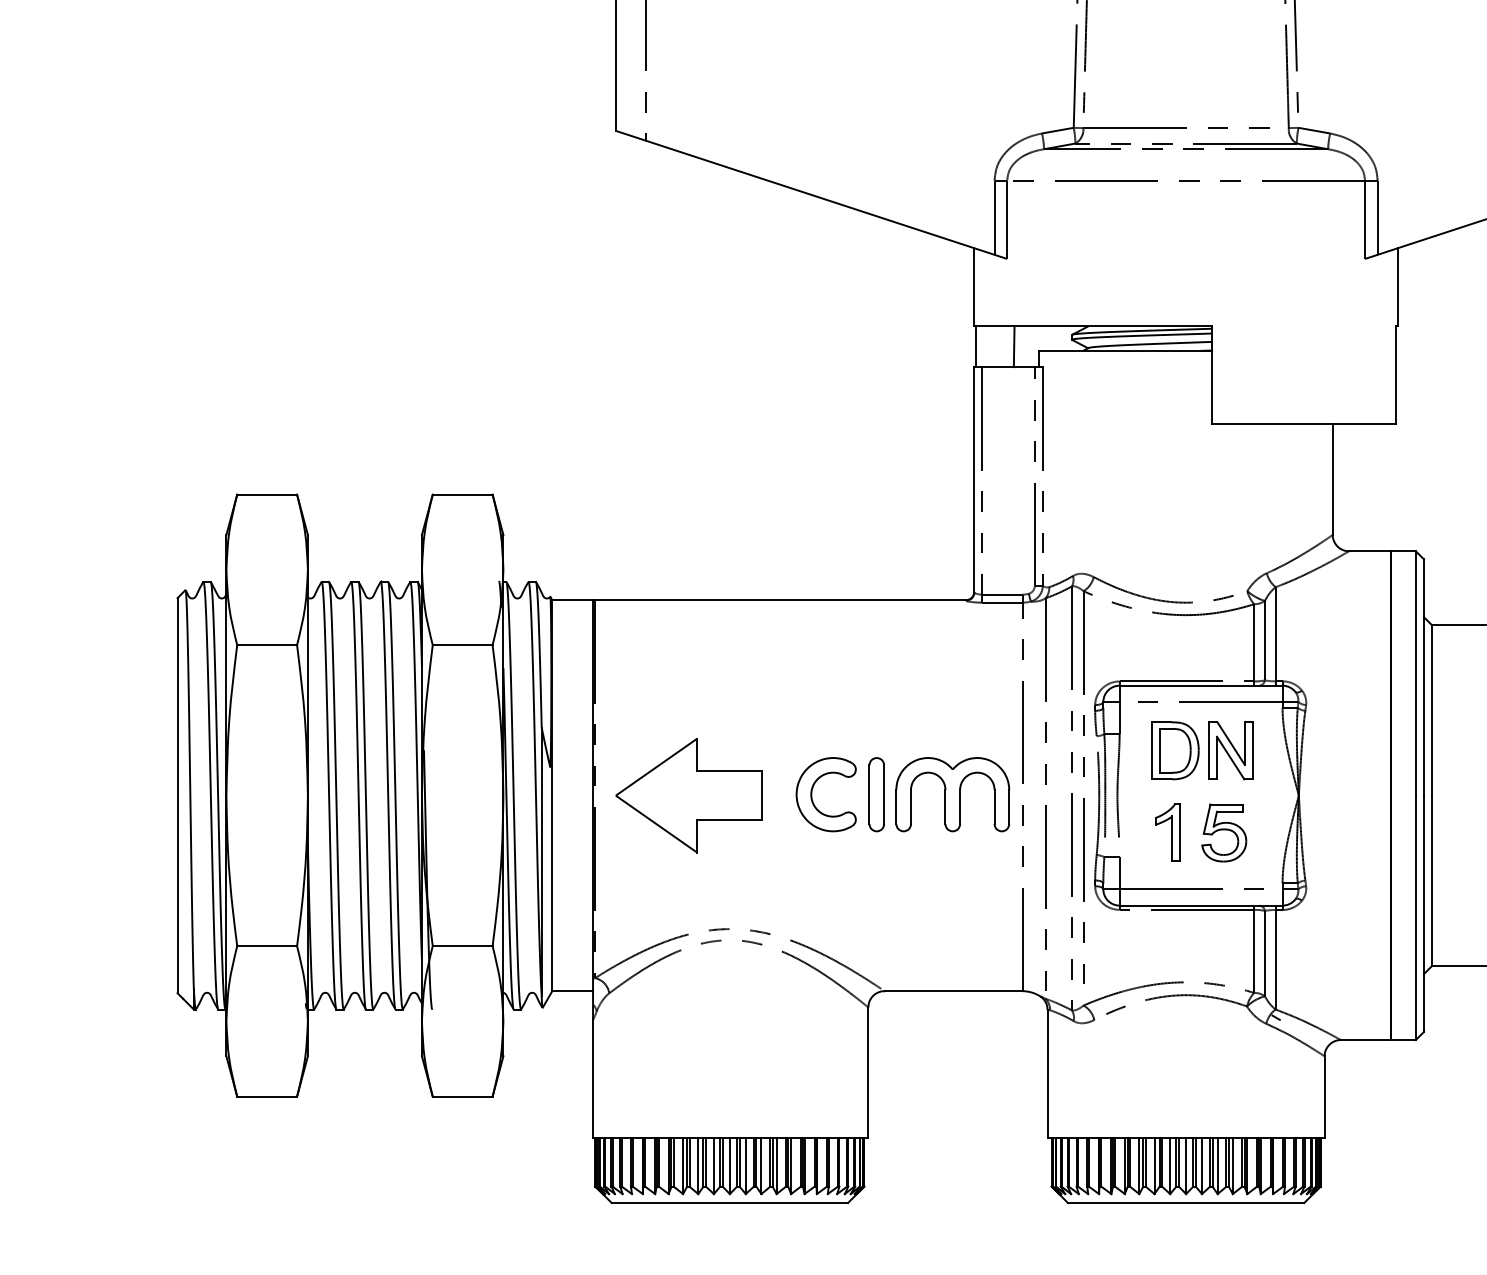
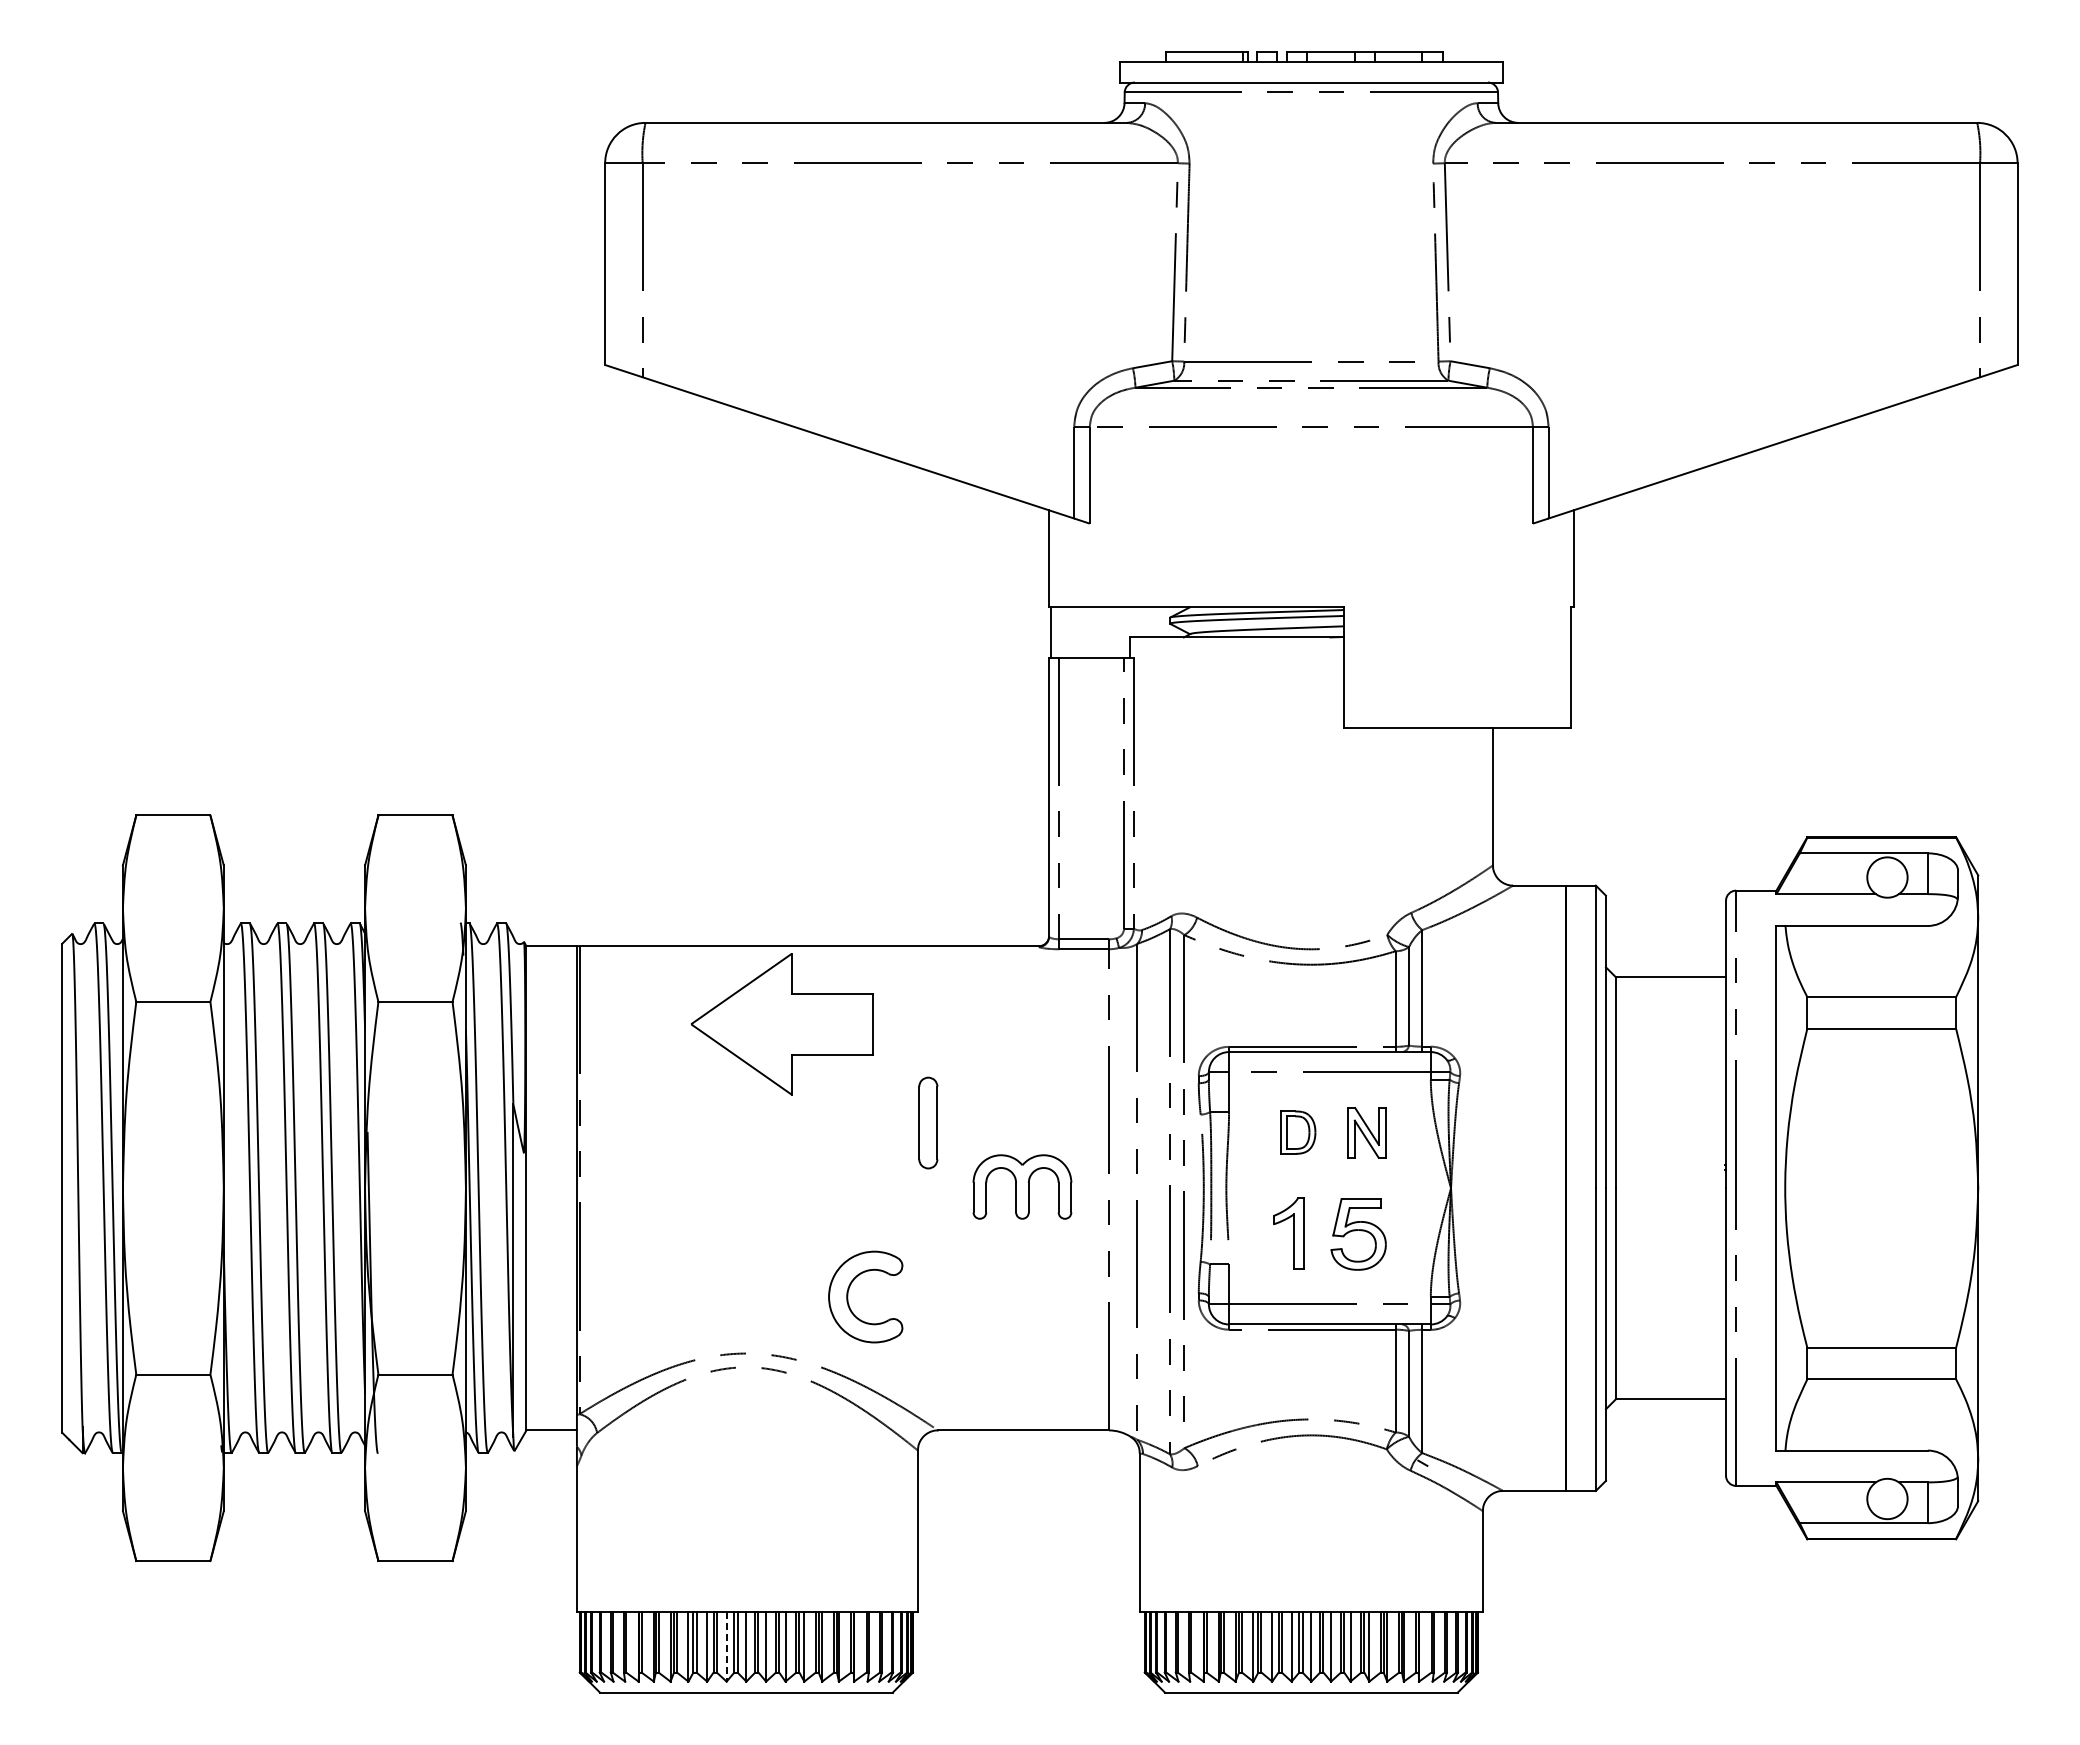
line: (1014, 346) -> (1098, 632), removed
part: (1174, 750) -> (1297, 1132), size x0.6
part: (1230, 750) -> (1366, 1132), size x0.7
part: (812, 794) -> (848, 1296), moved
part: (876, 794) -> (928, 1122), moved
part: (952, 794) -> (1022, 1186), size x0.7
part: (688, 795) -> (781, 1024), moved
line: (713, 1165) -> (726, 1646), solid -> dashed

